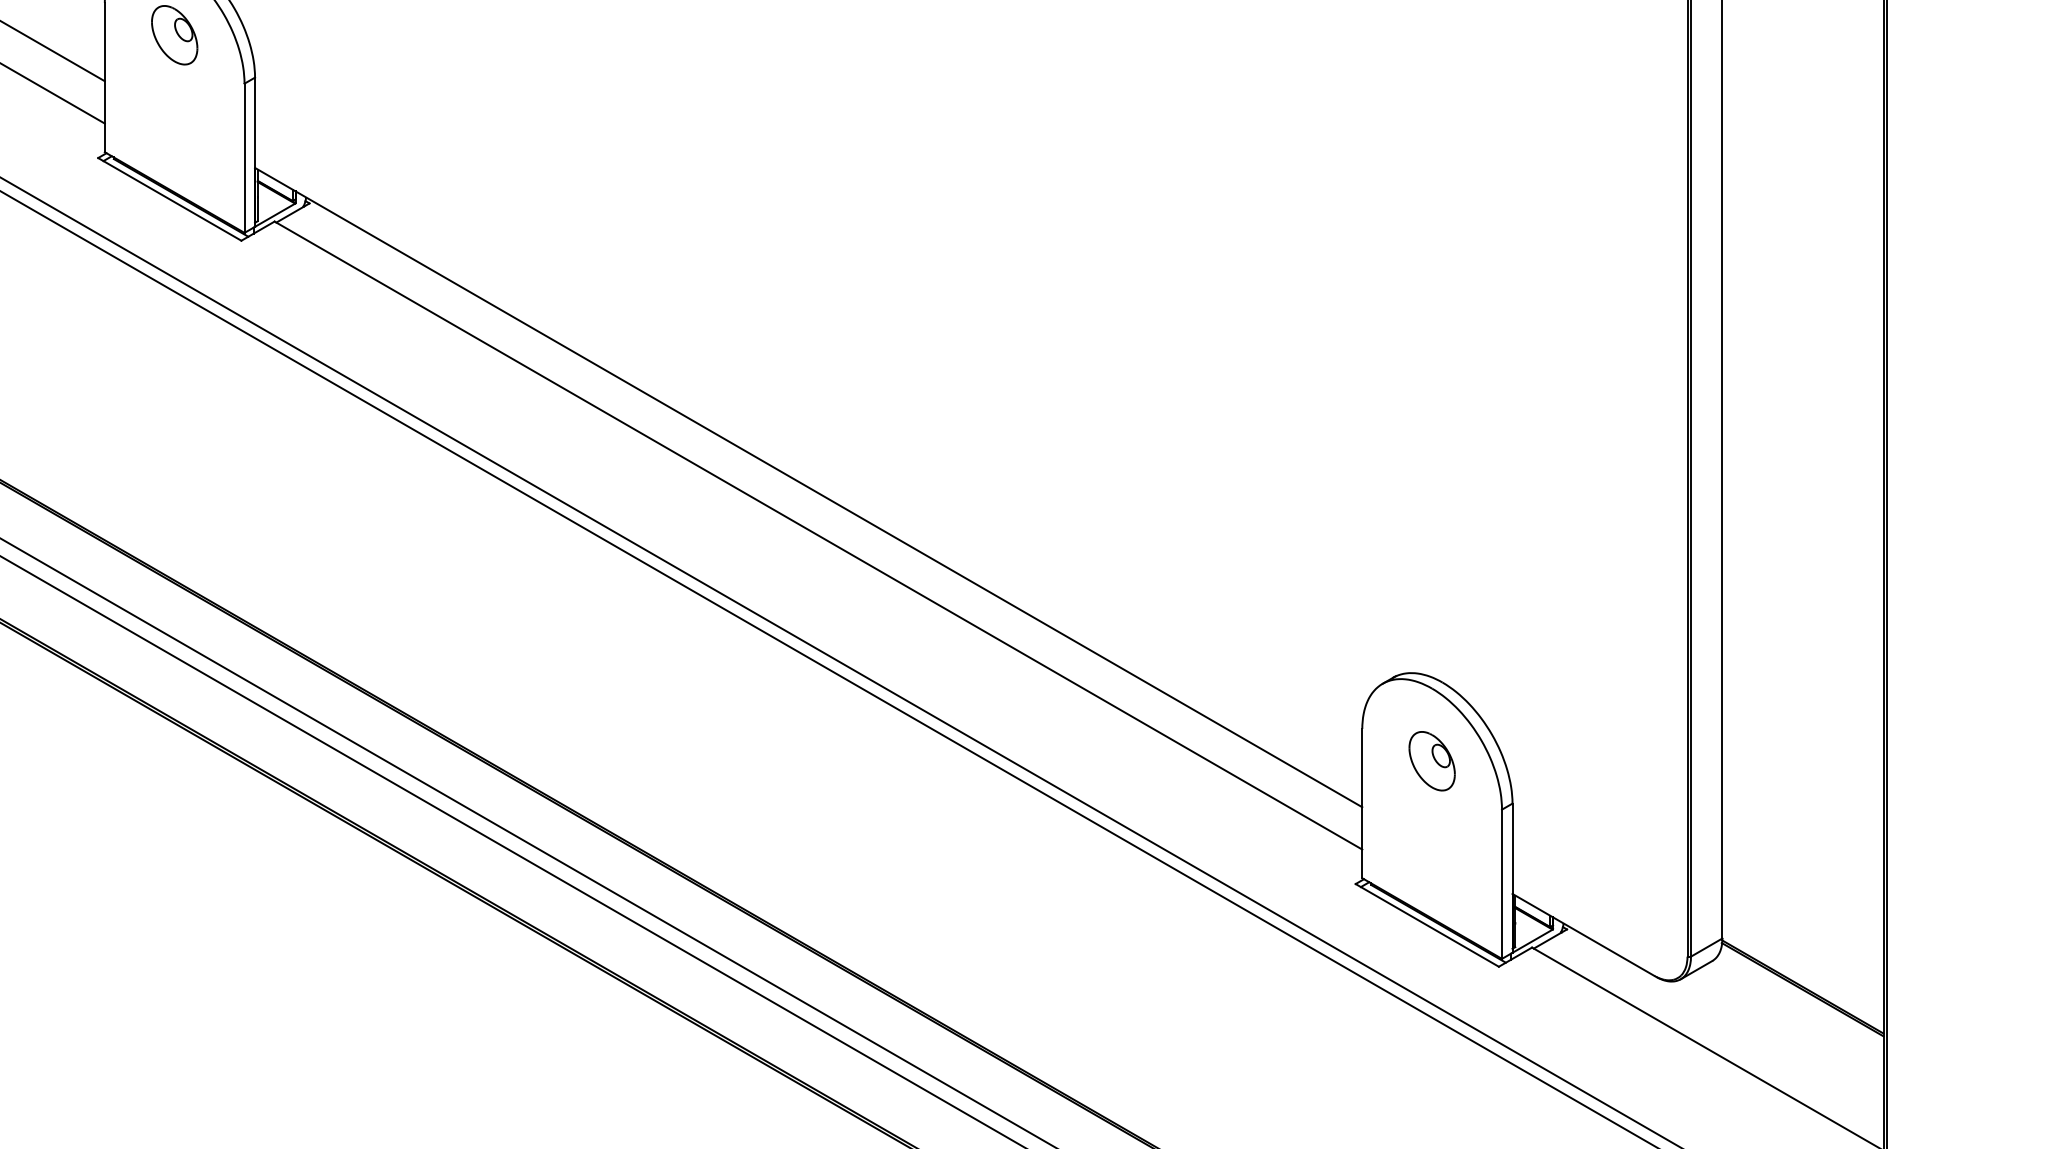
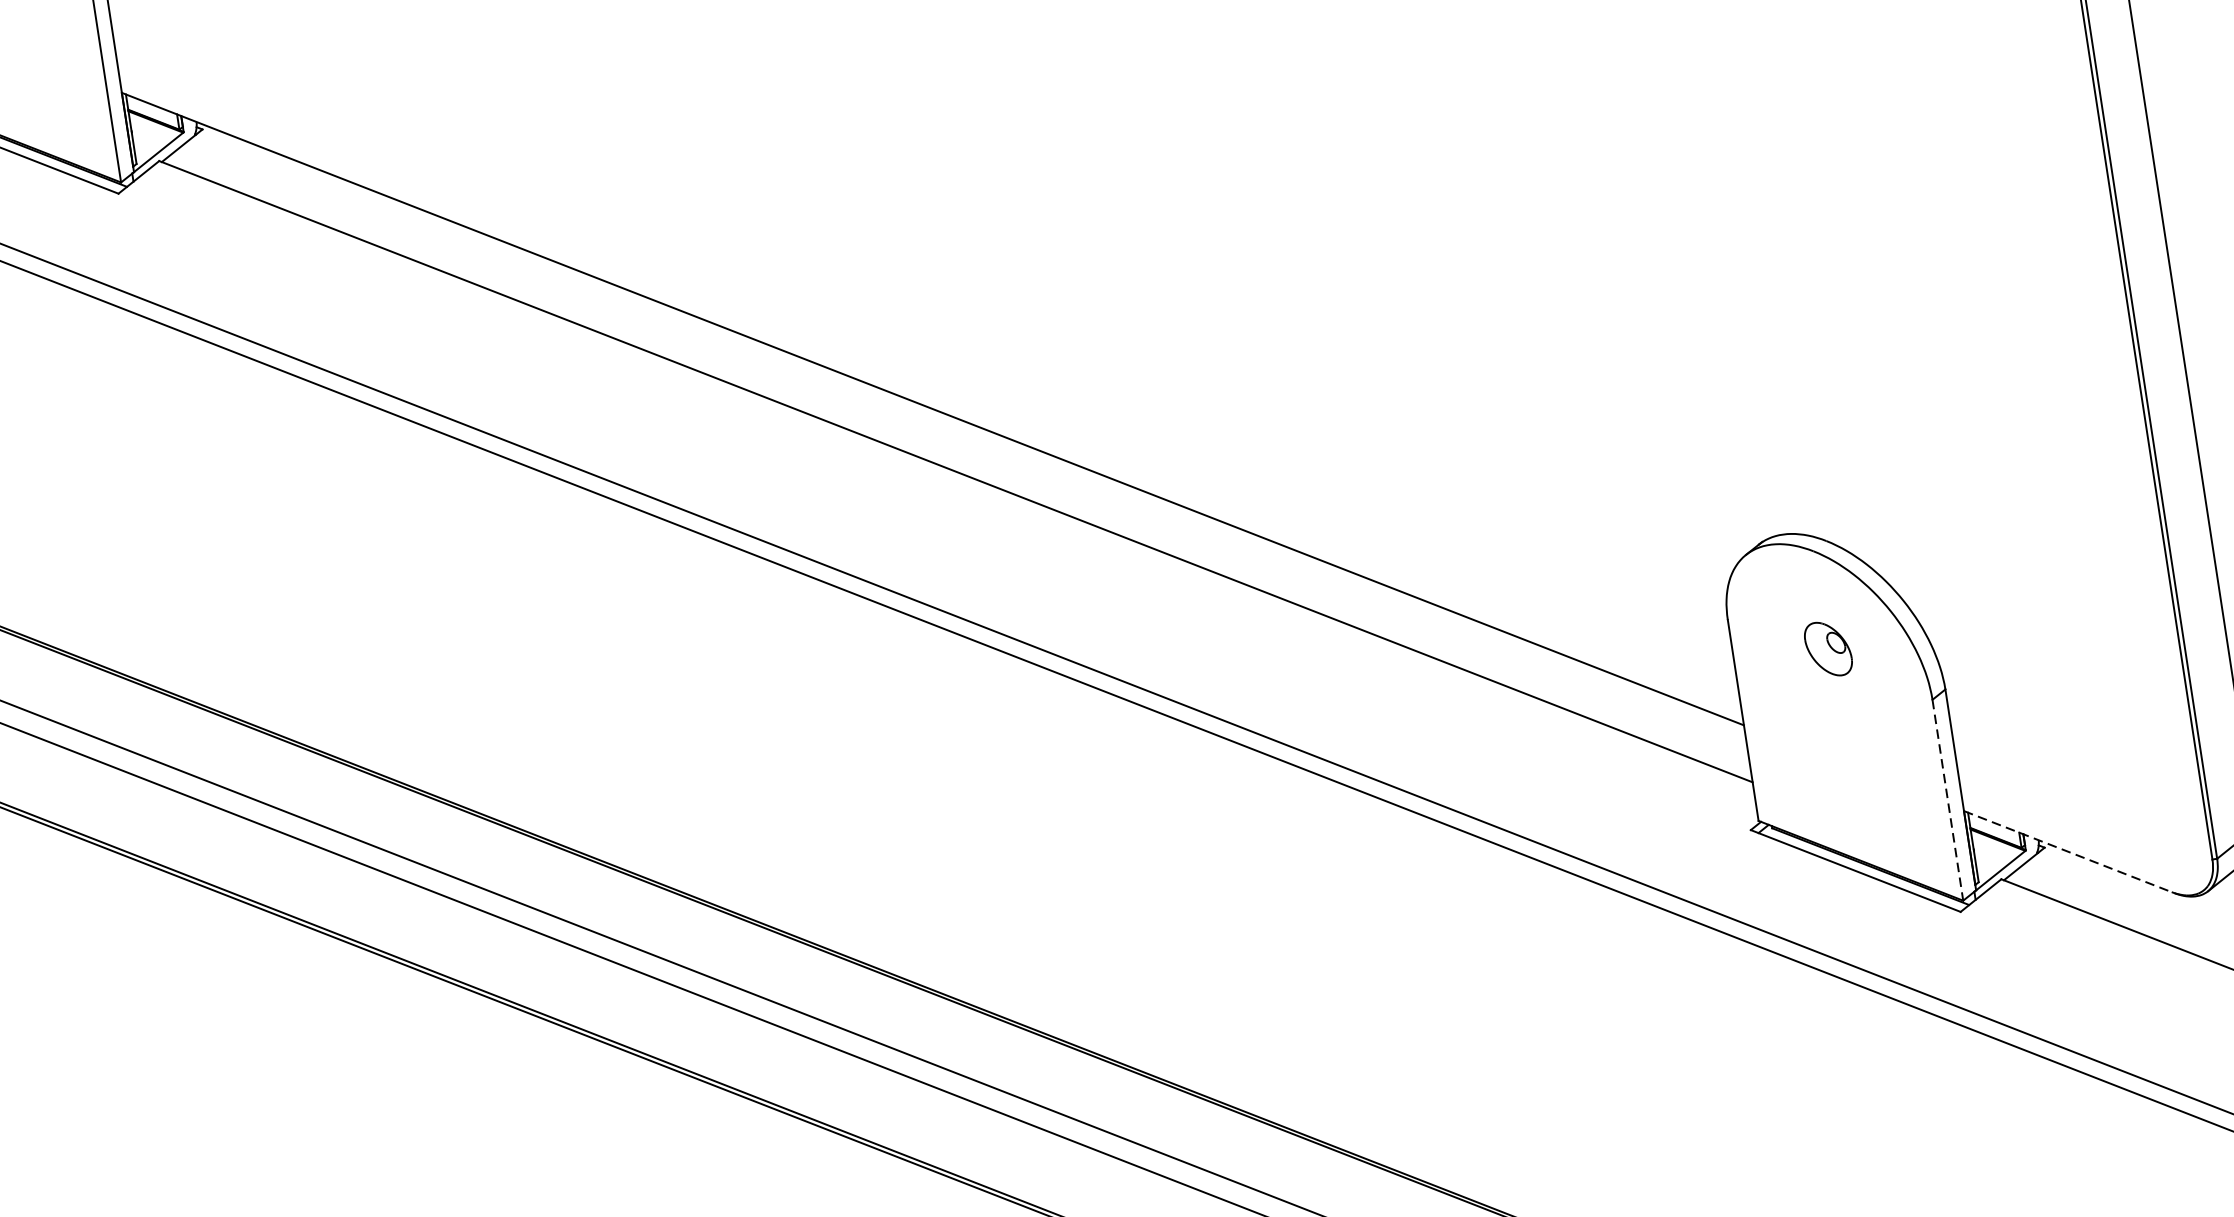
part: (1431, 761) -> (1827, 649), size x0.7
line: (1502, 884) -> (1948, 800), solid -> dashed
line: (1583, 934) -> (2067, 851), solid -> dashed

